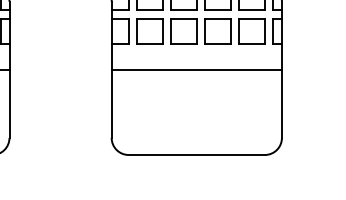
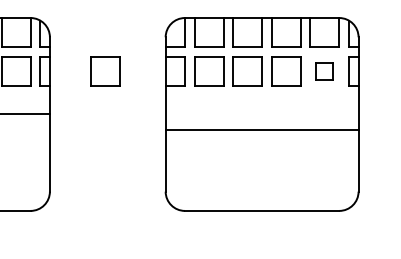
part: (58, 31) -> (105, 71), added
part: (251, 31) -> (324, 71), size x0.6
line: (196, 69) -> (261, 130), moved

